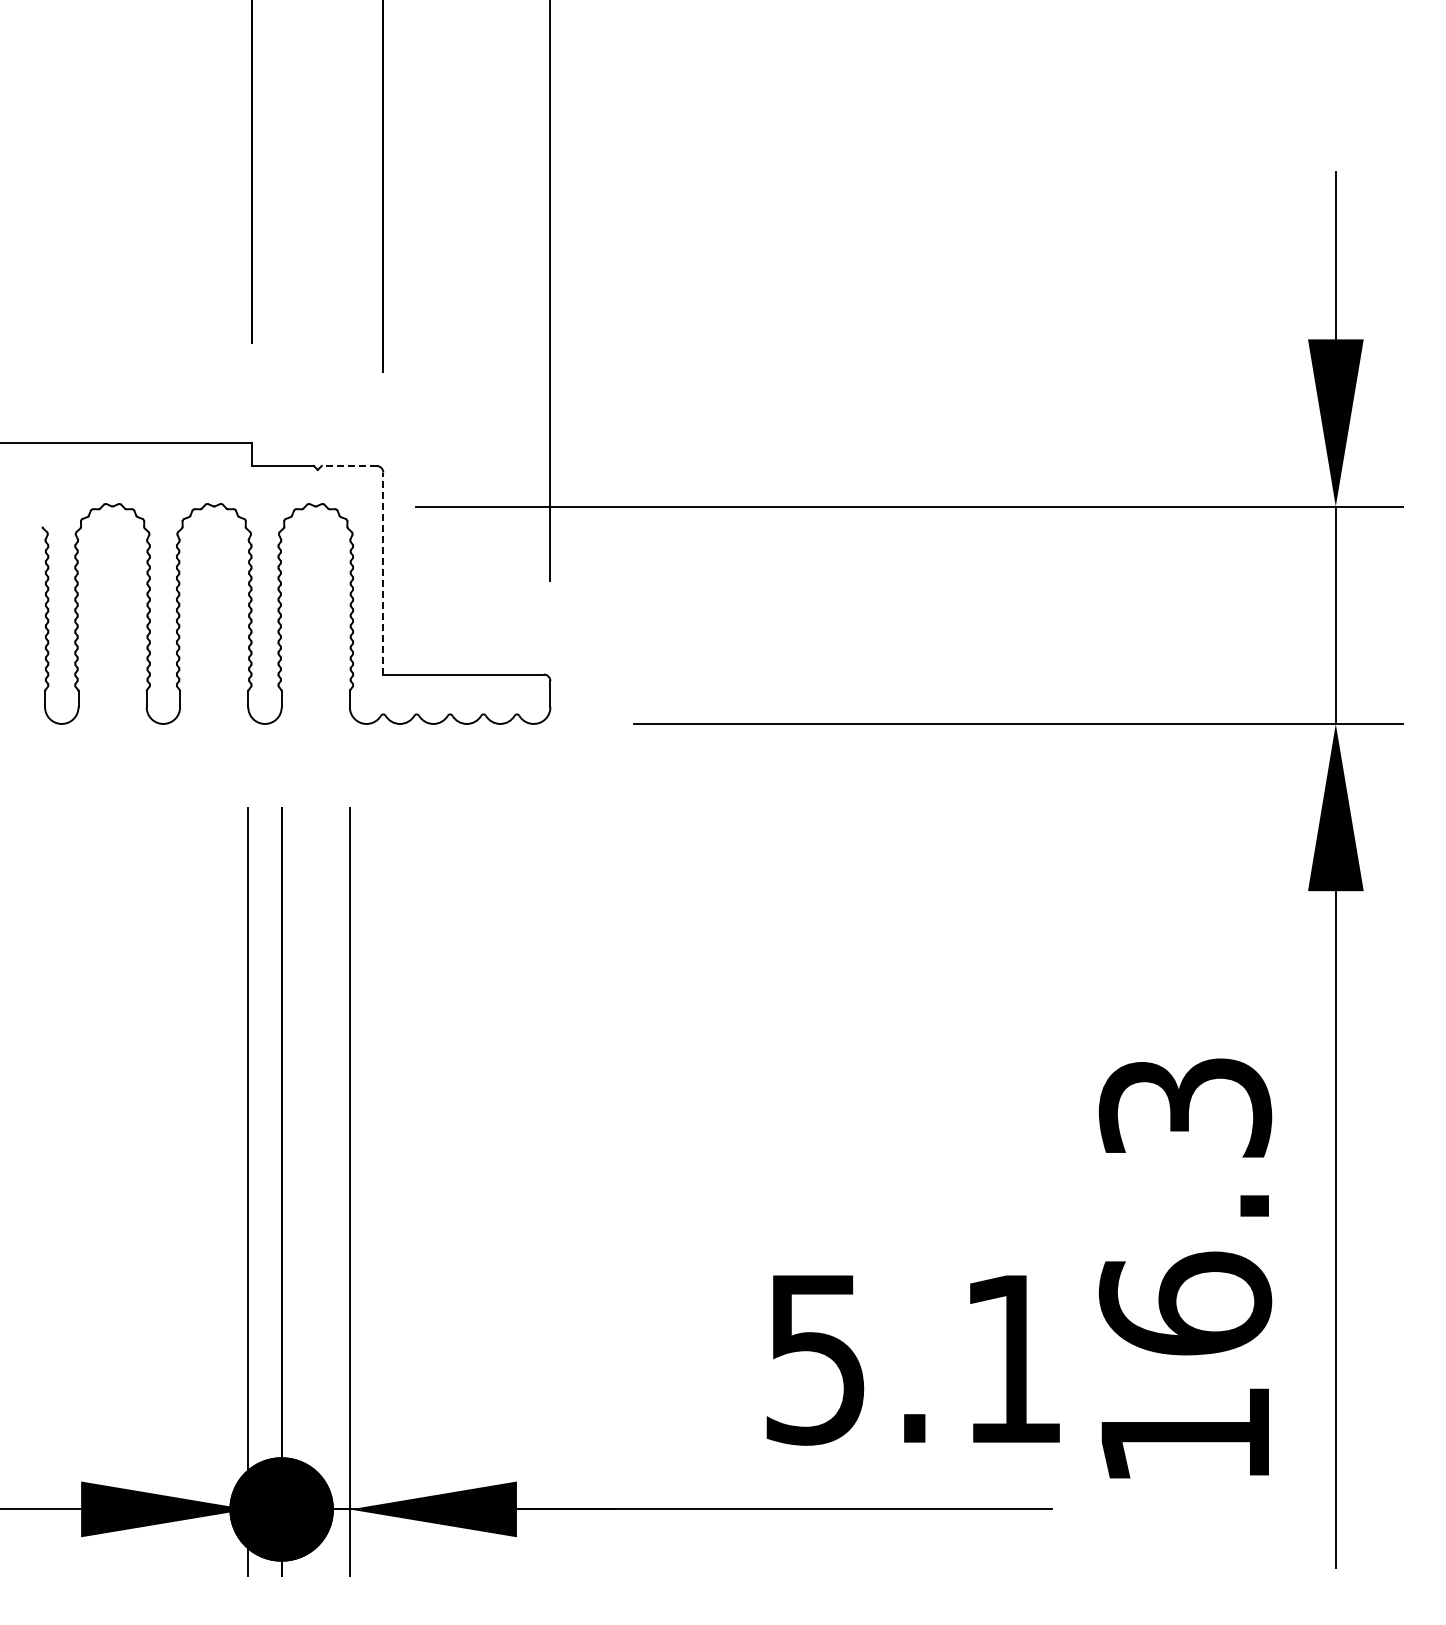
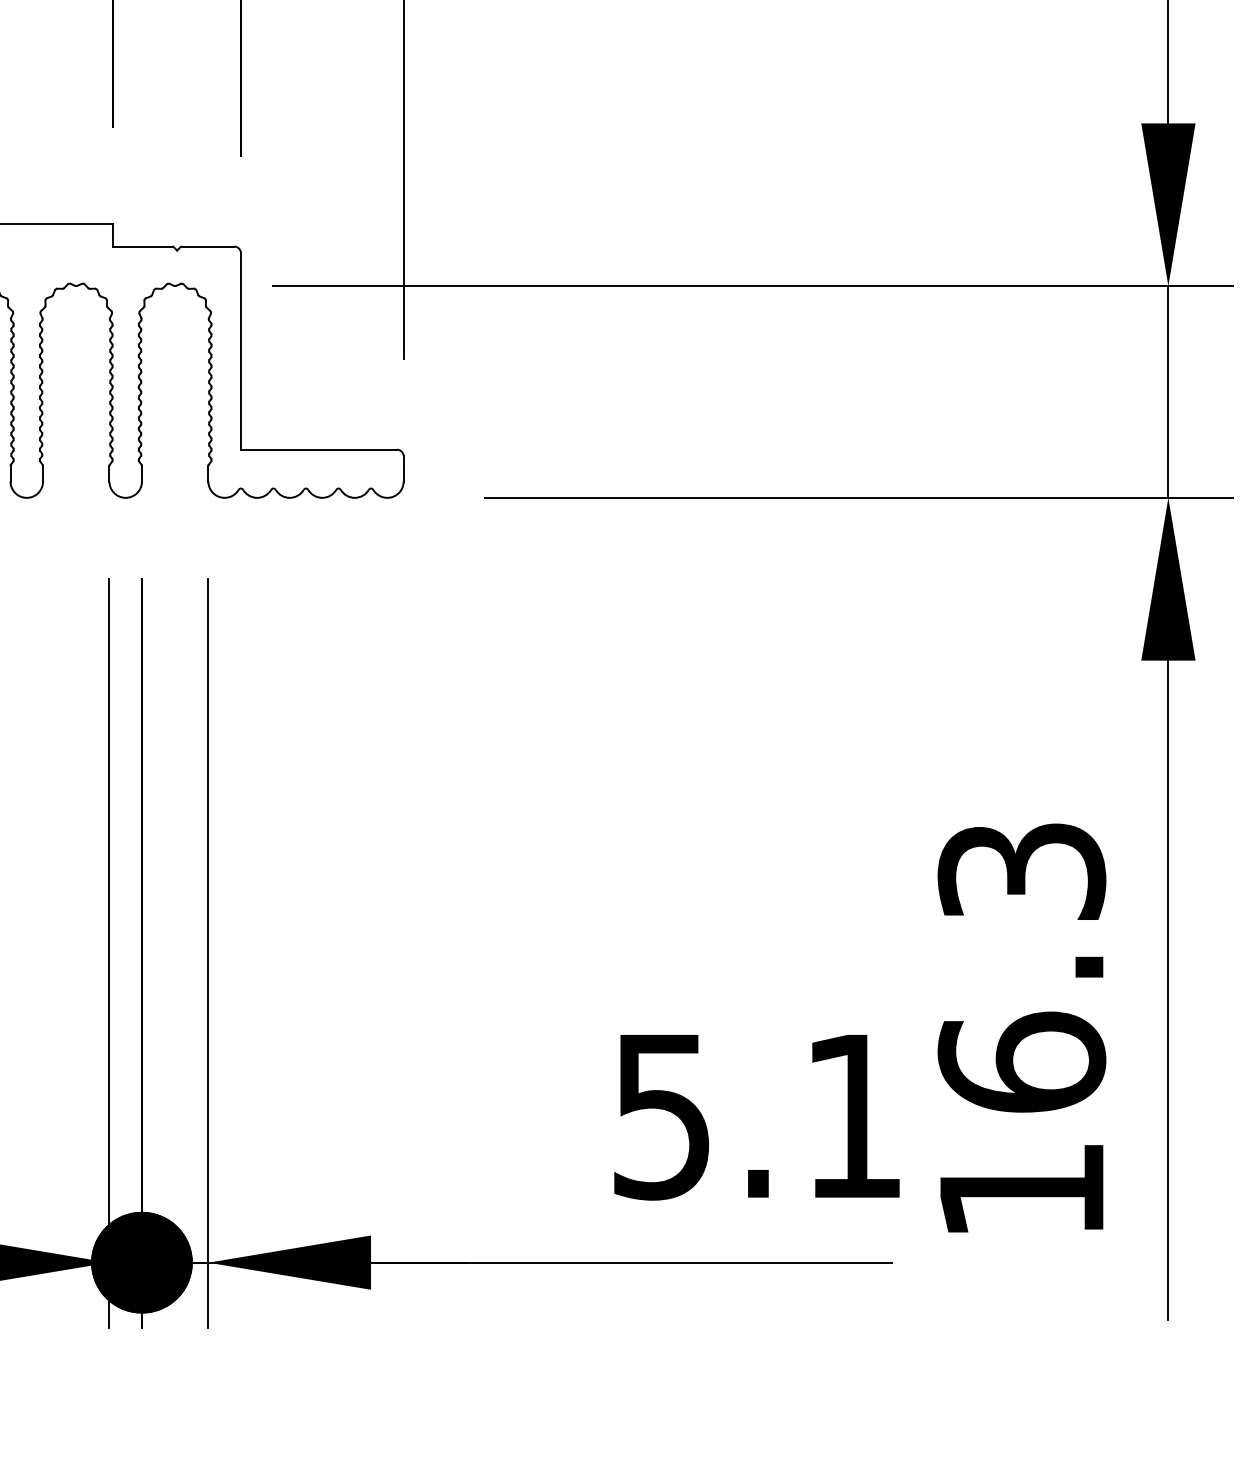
line: (348, 465) -> (207, 246), dashed -> solid
line: (383, 573) -> (241, 351), dashed -> solid

